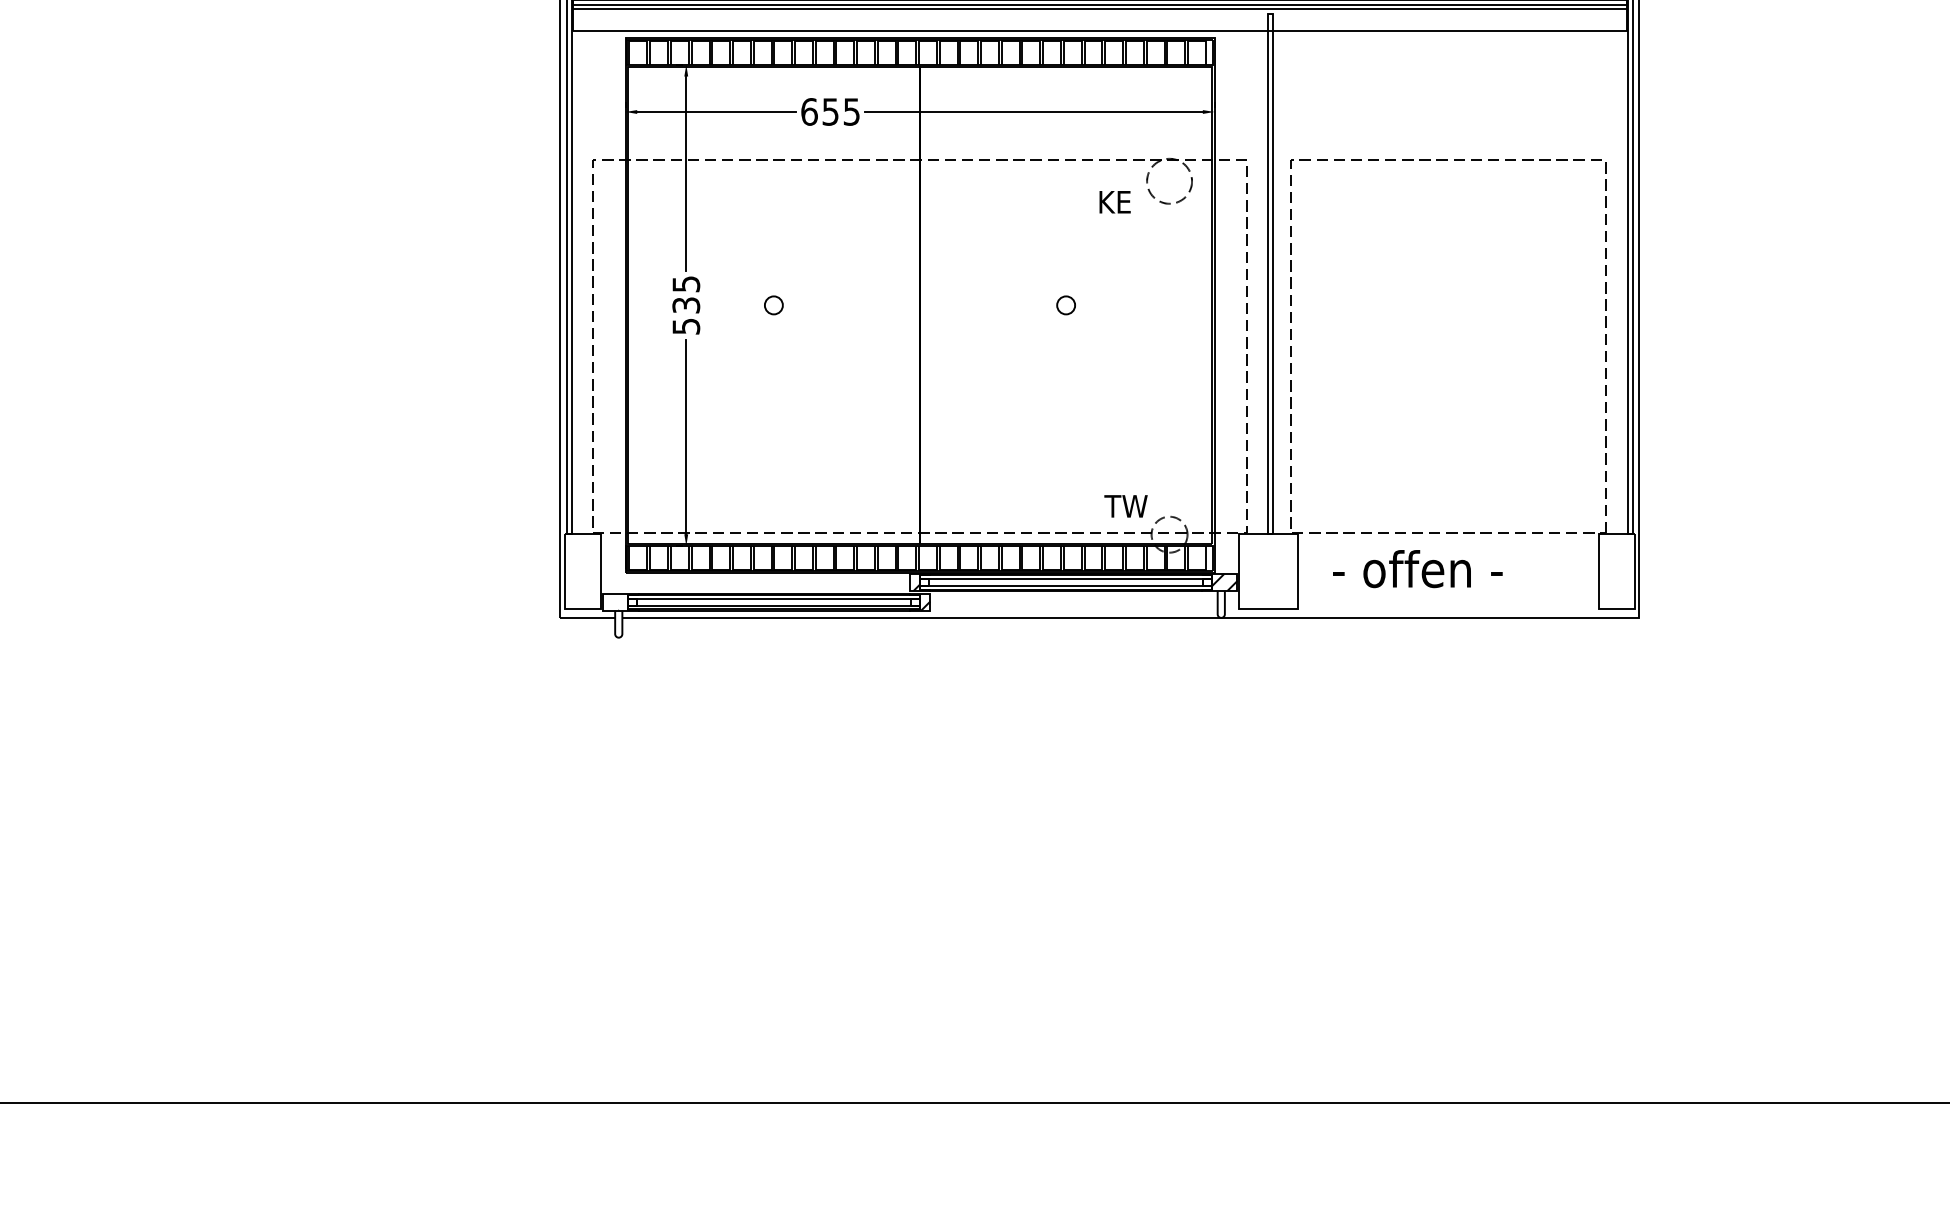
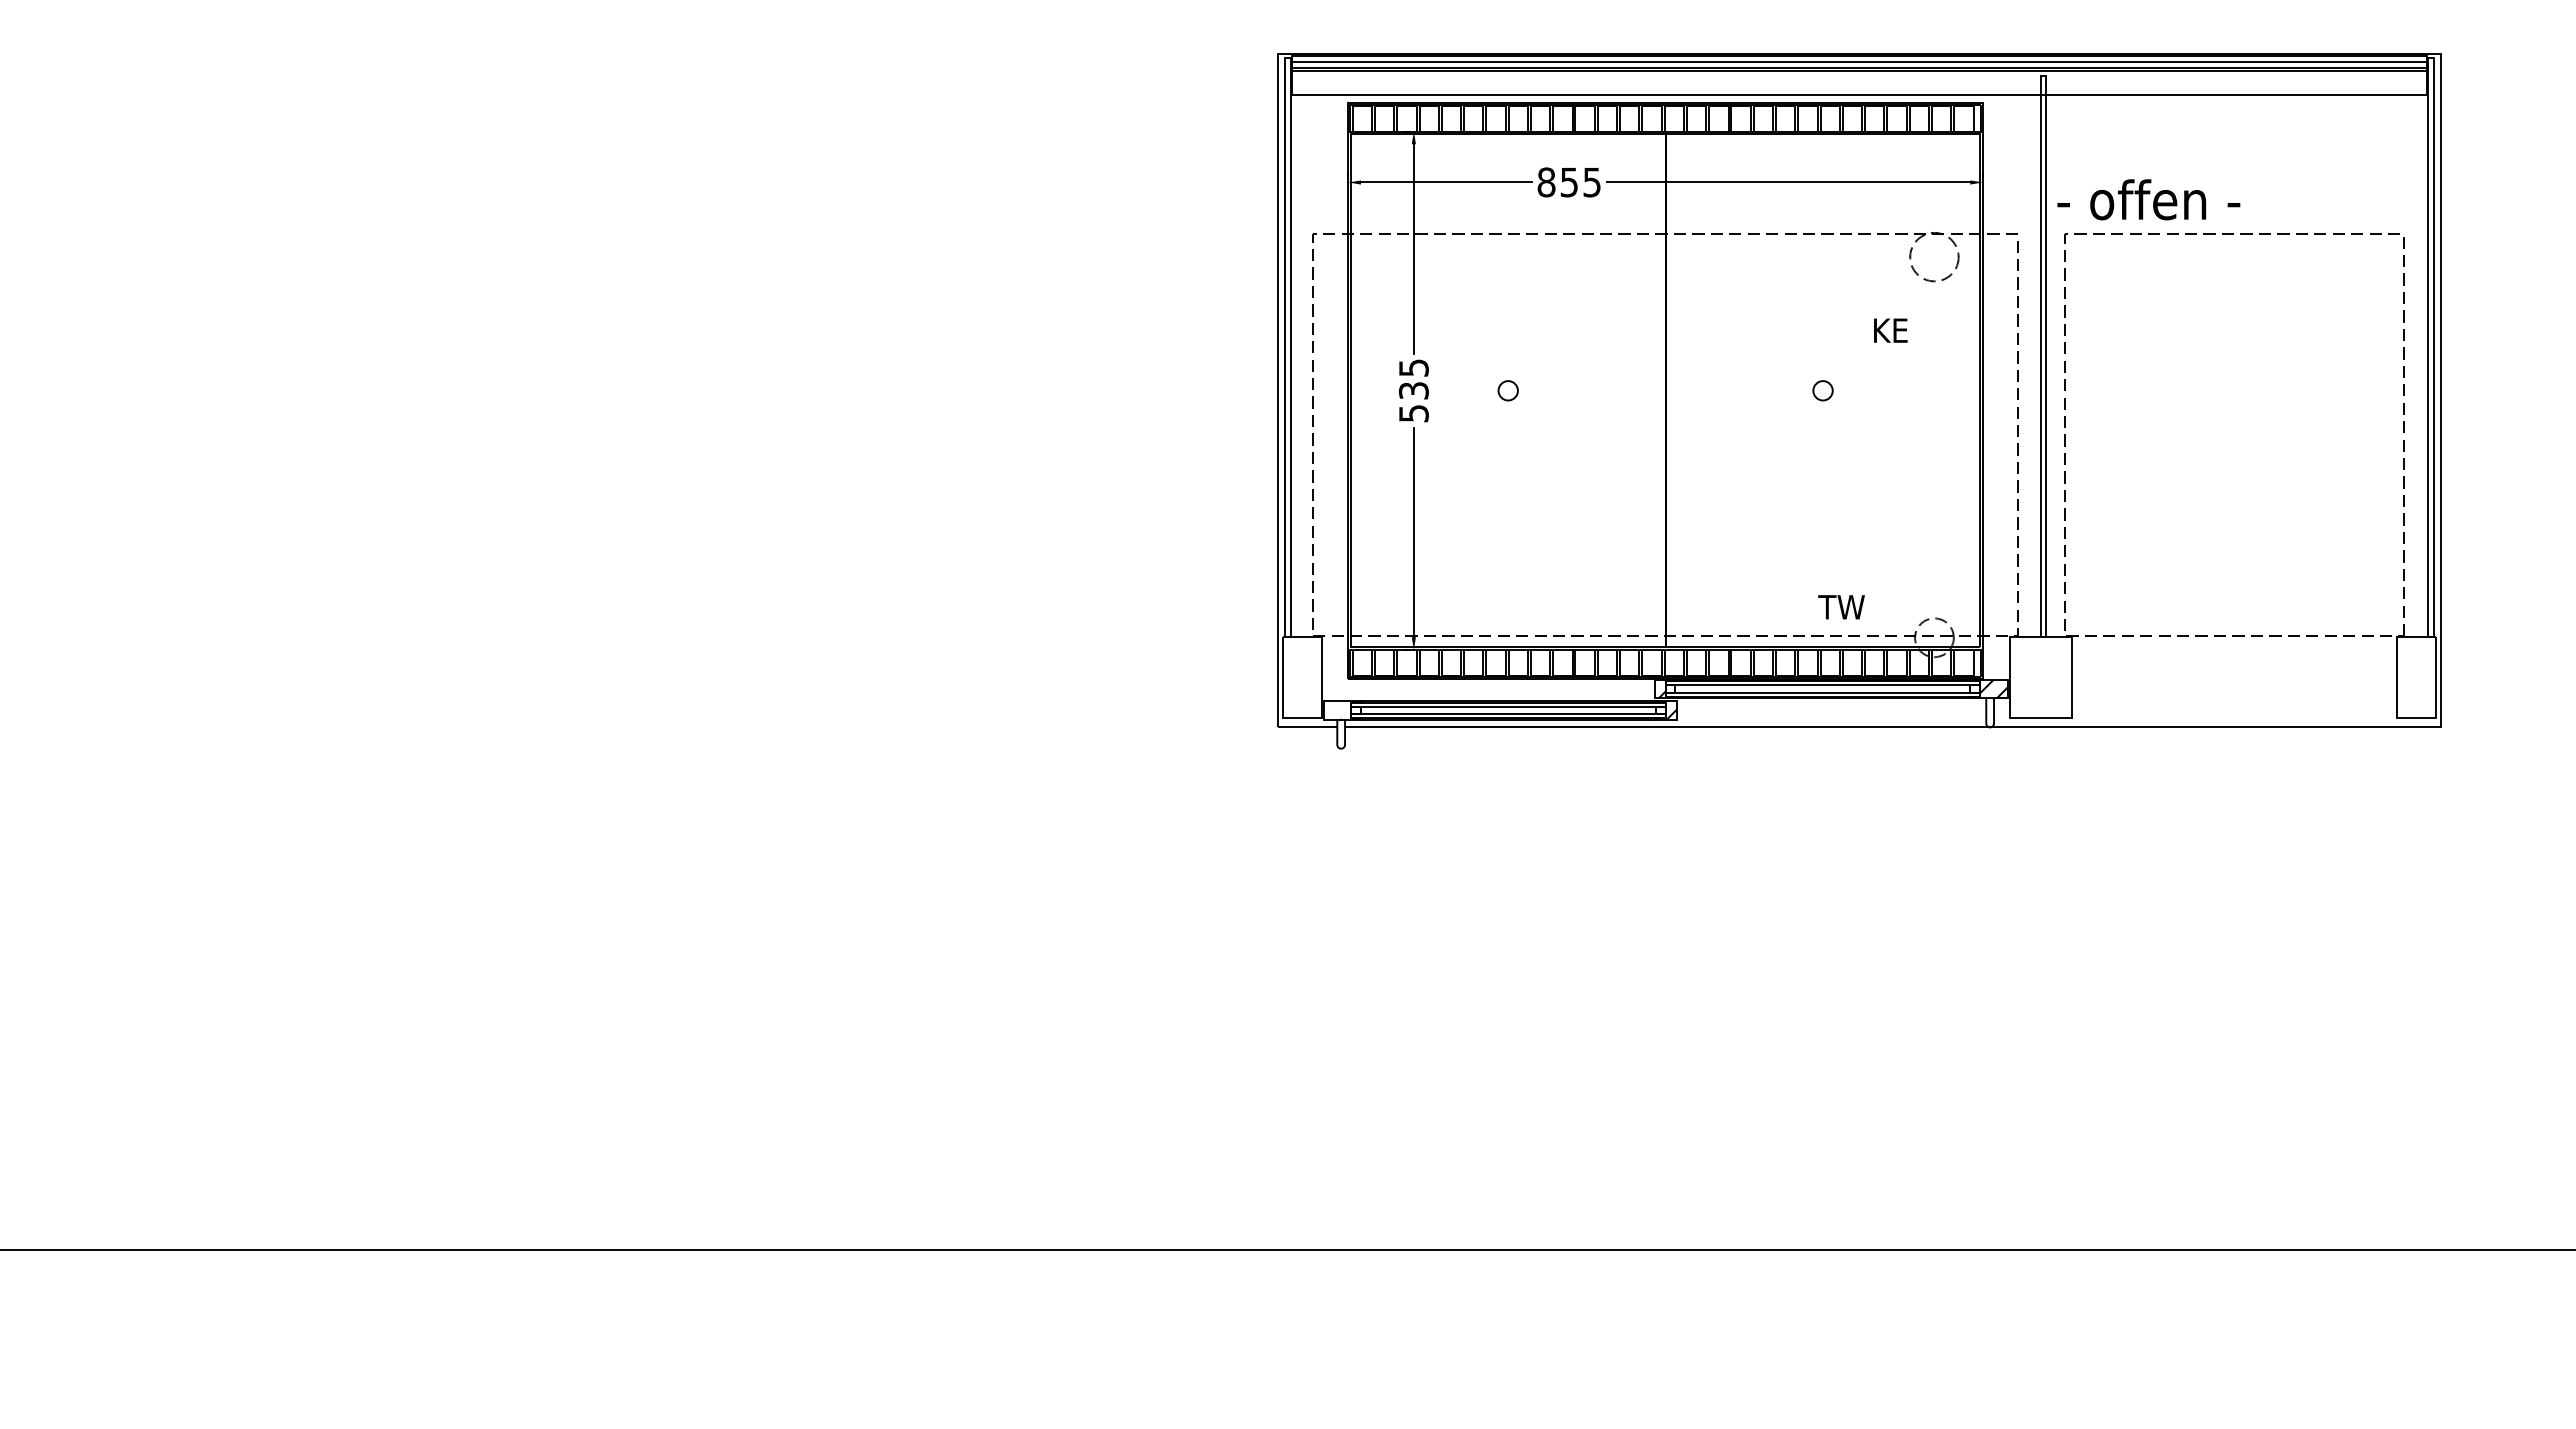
text: (809, 112) -> (1546, 182), 655 -> 855
text: (1114, 202) -> (1890, 330), moved
text: (1125, 506) -> (1841, 607), moved
text: (1417, 568) -> (2148, 199), moved

